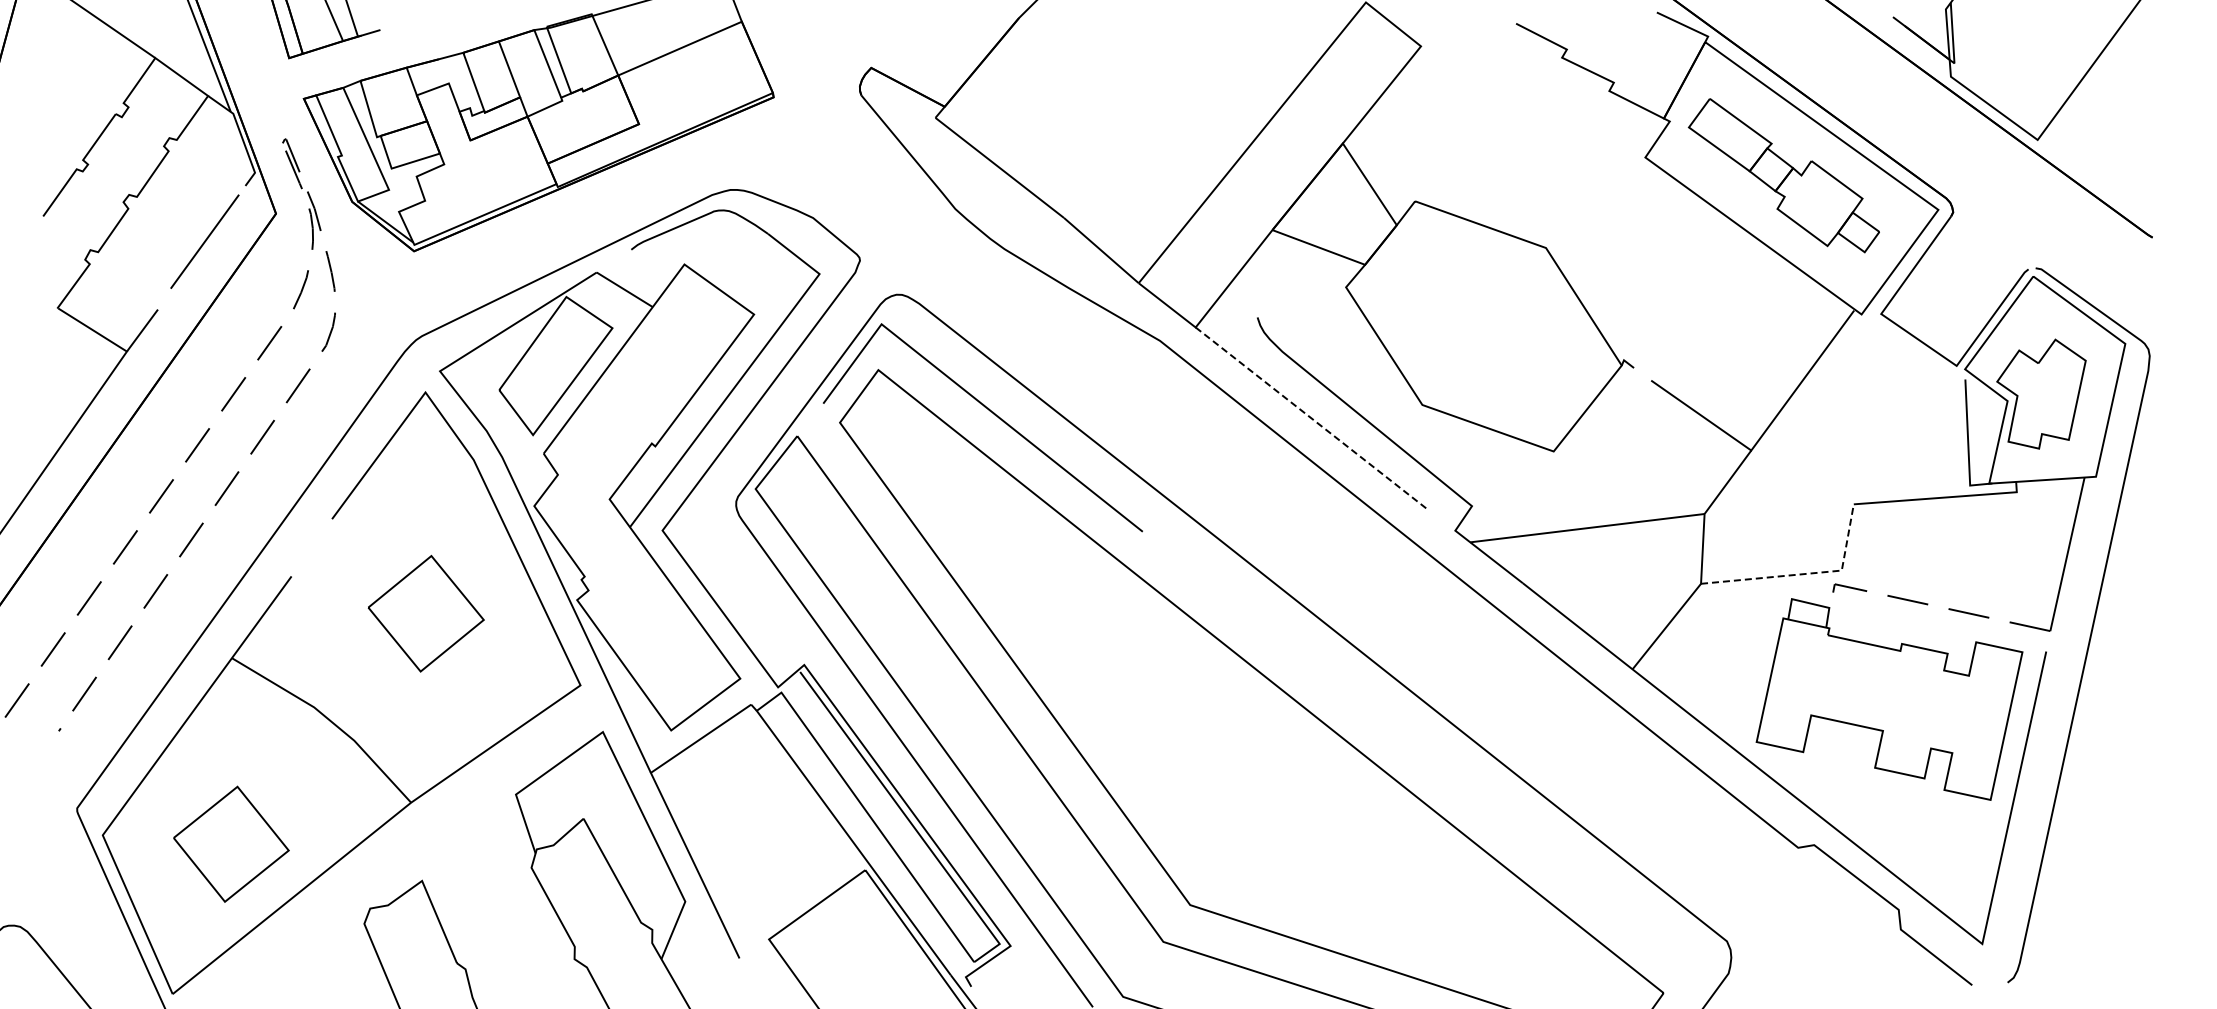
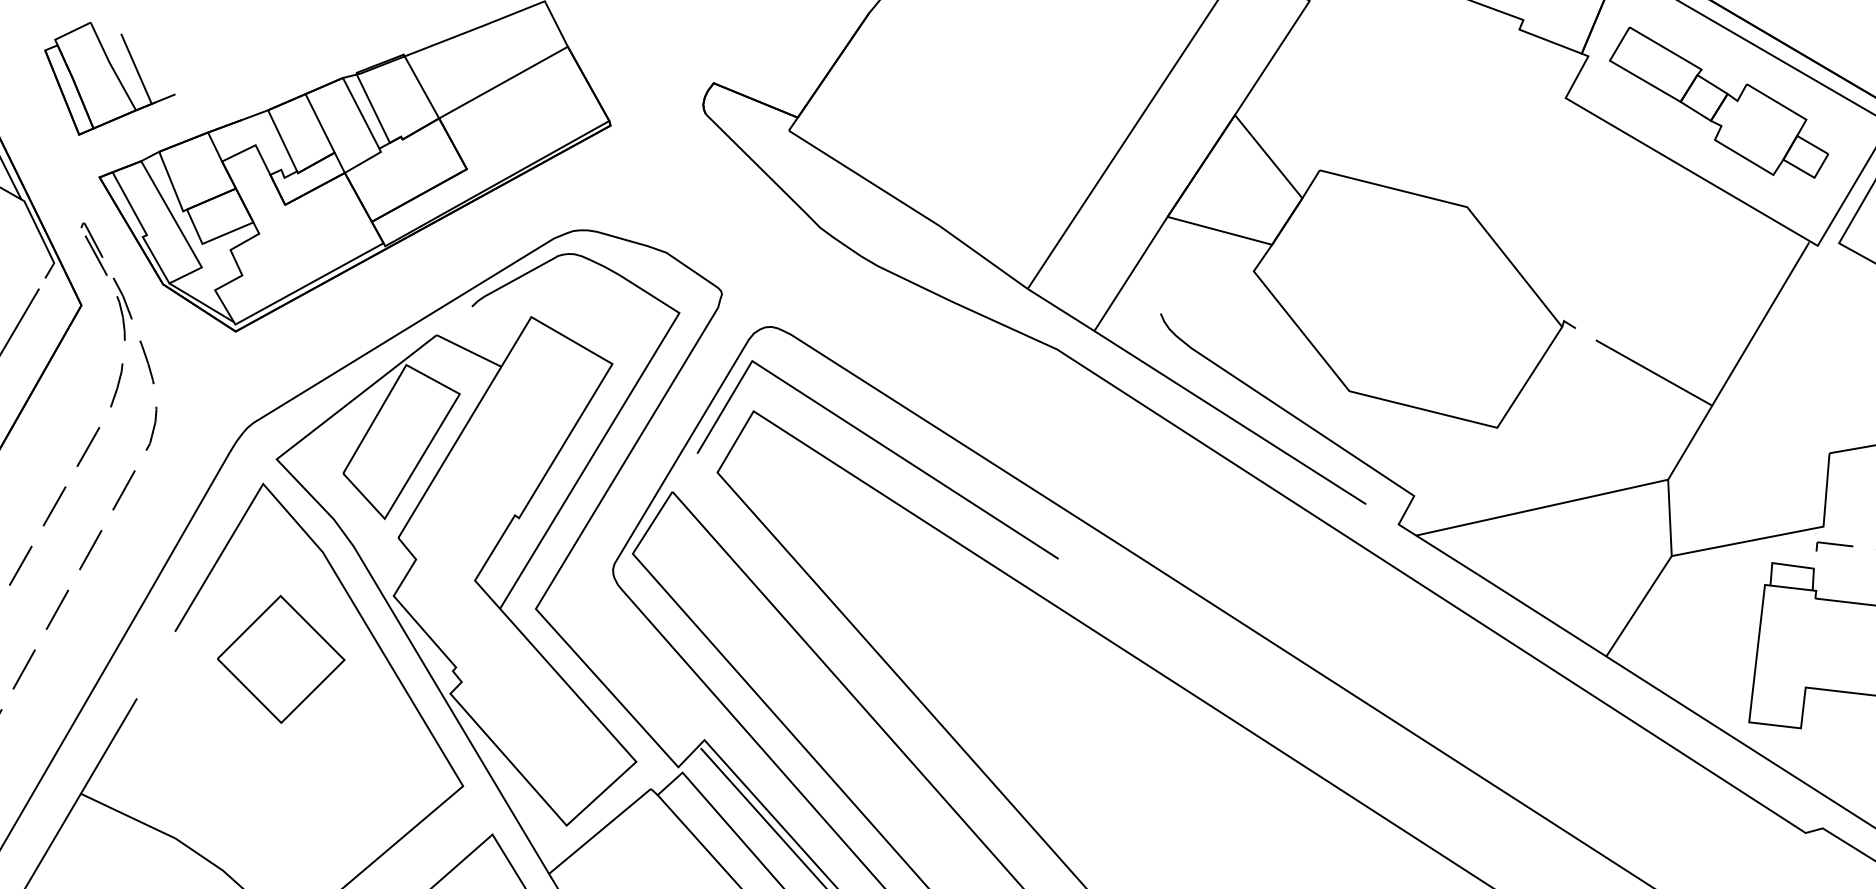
line: (1312, 418) -> (1231, 417), dashed -> solid
line: (1806, 573) -> (1785, 533), dashed -> solid
part: (425, 613) -> (280, 659), moved

